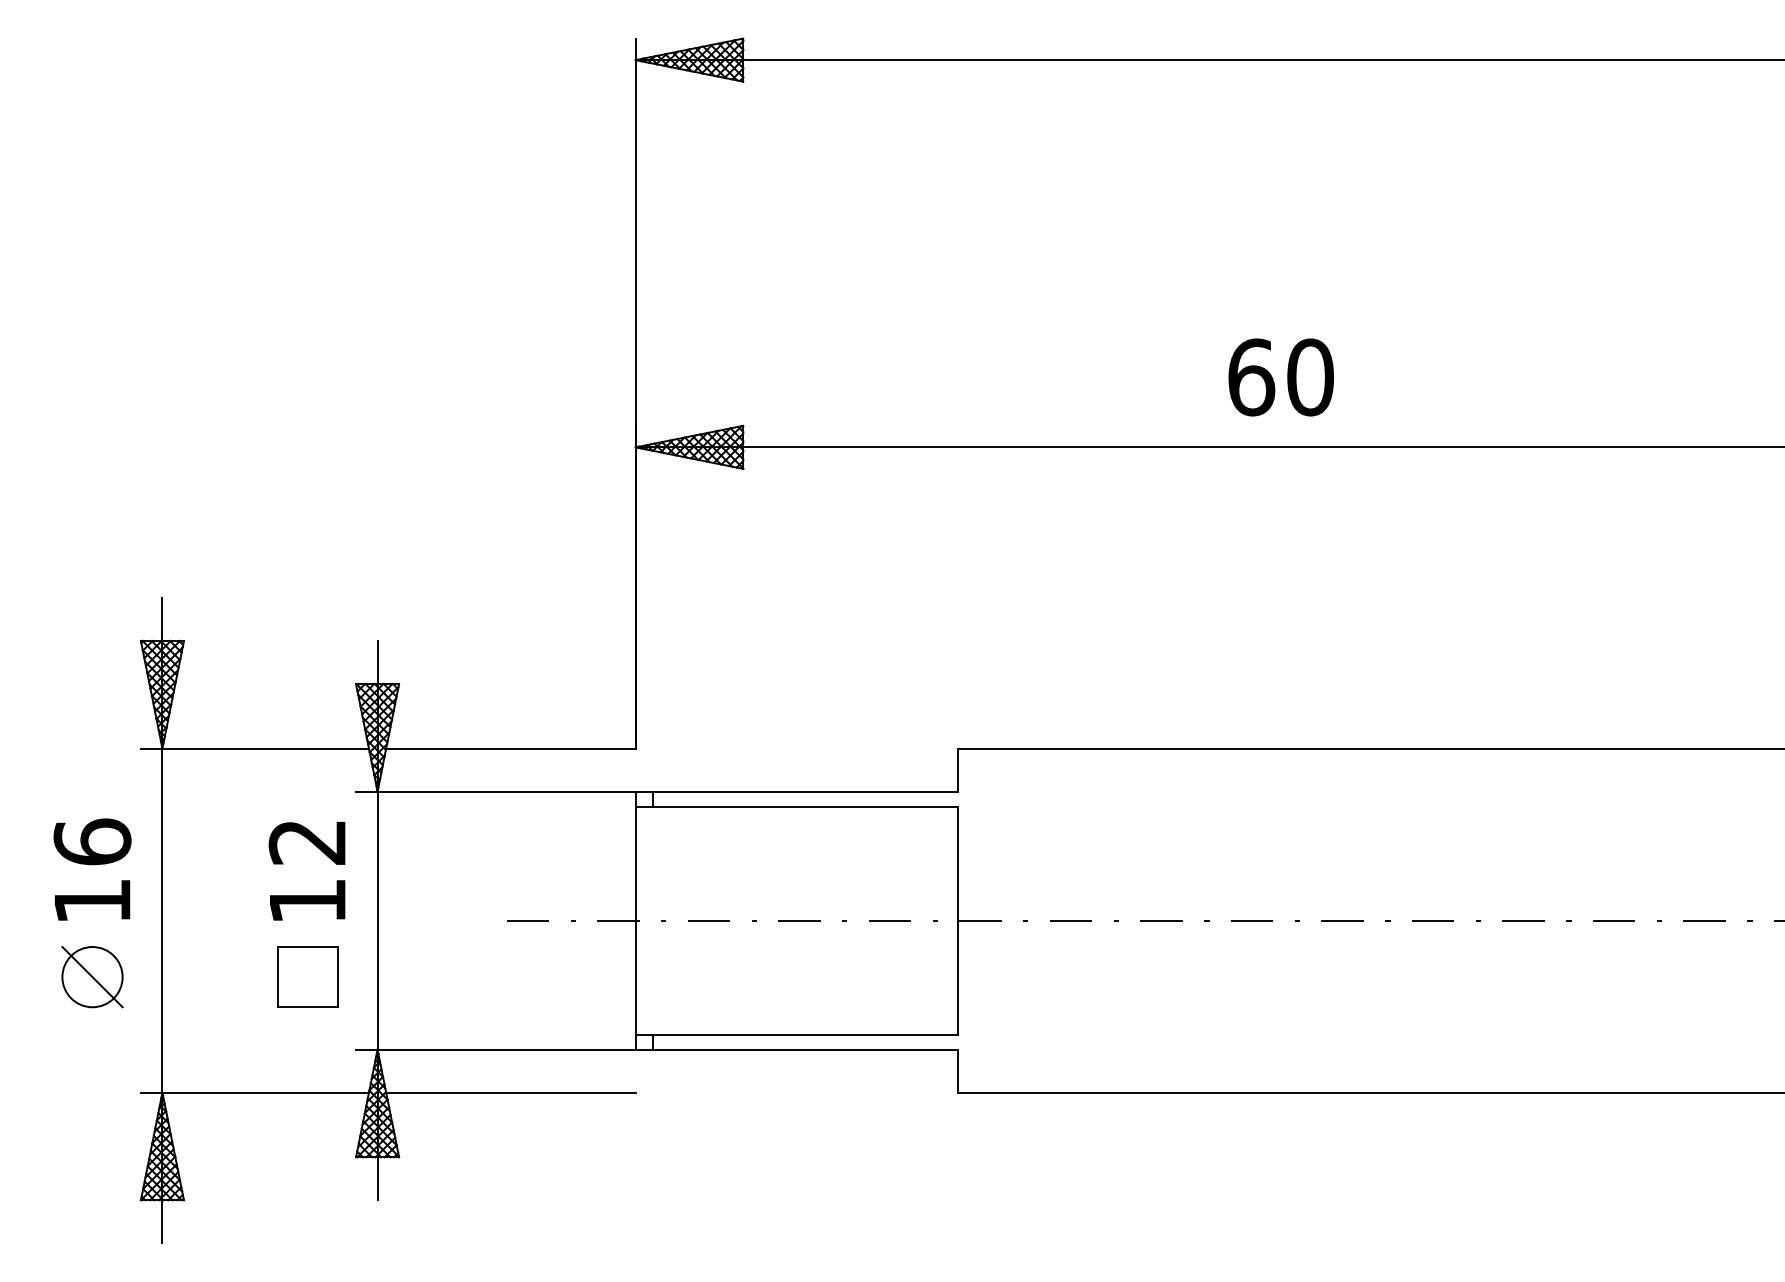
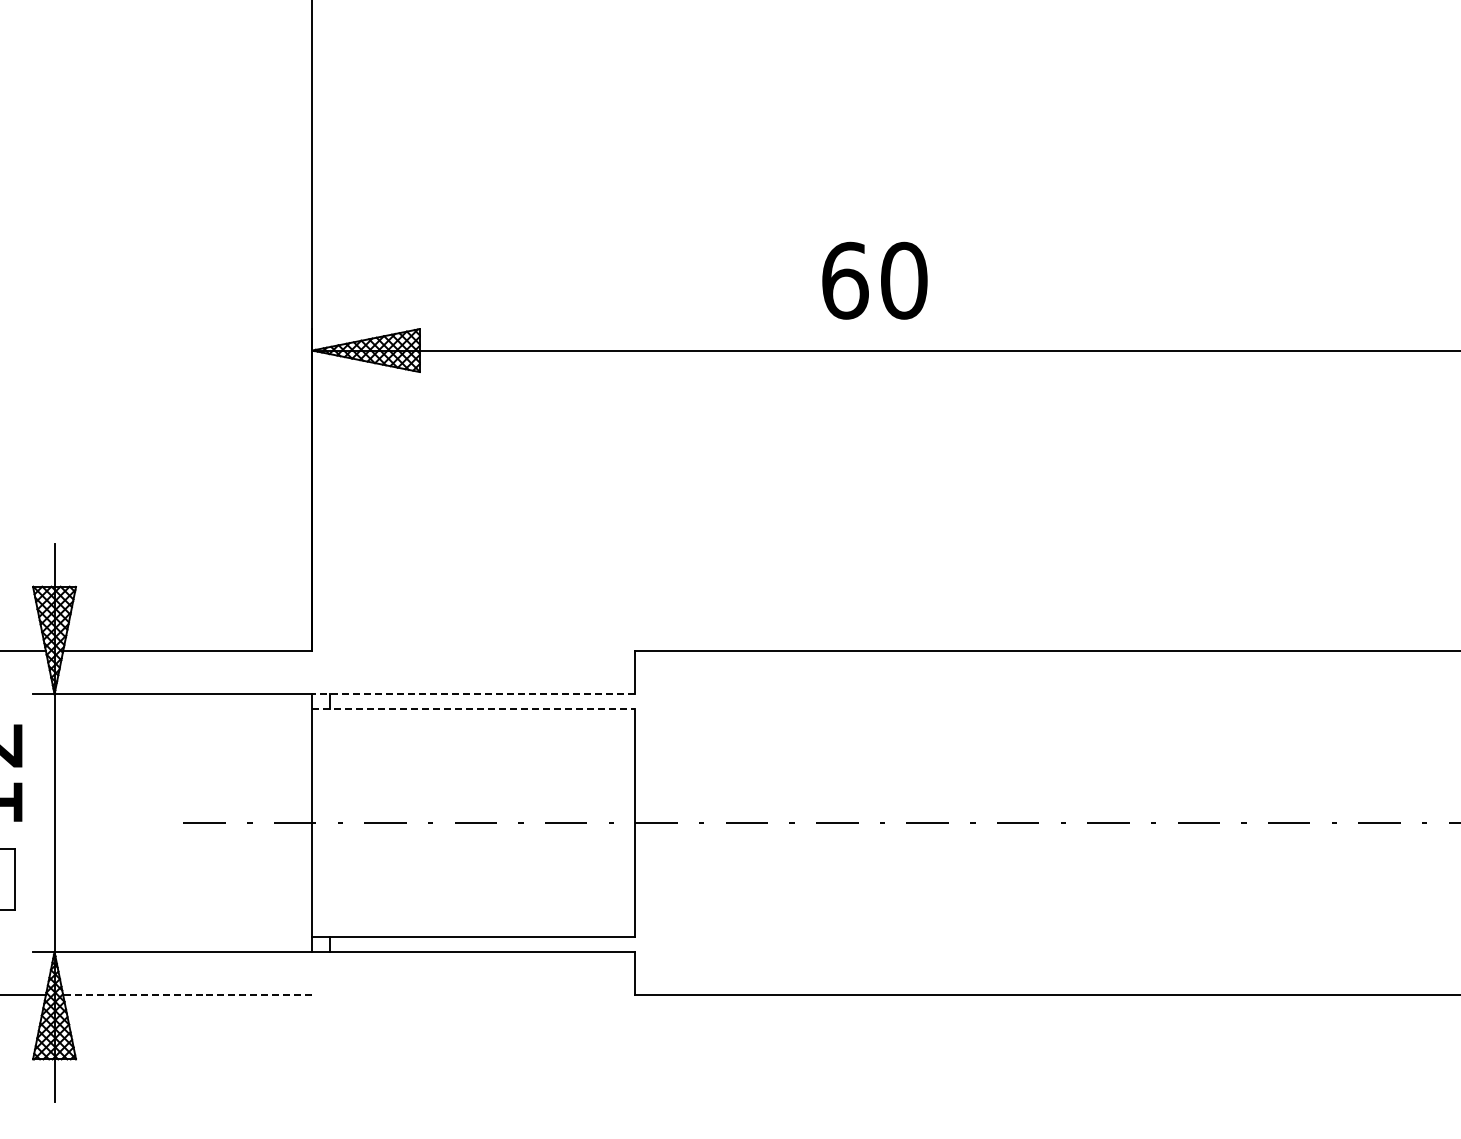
text: (1280, 377) -> (874, 280), moved
line: (796, 791) -> (472, 694), solid -> dashed
line: (797, 806) -> (473, 709), solid -> dashed
line: (510, 1092) -> (187, 994), solid -> dashed

